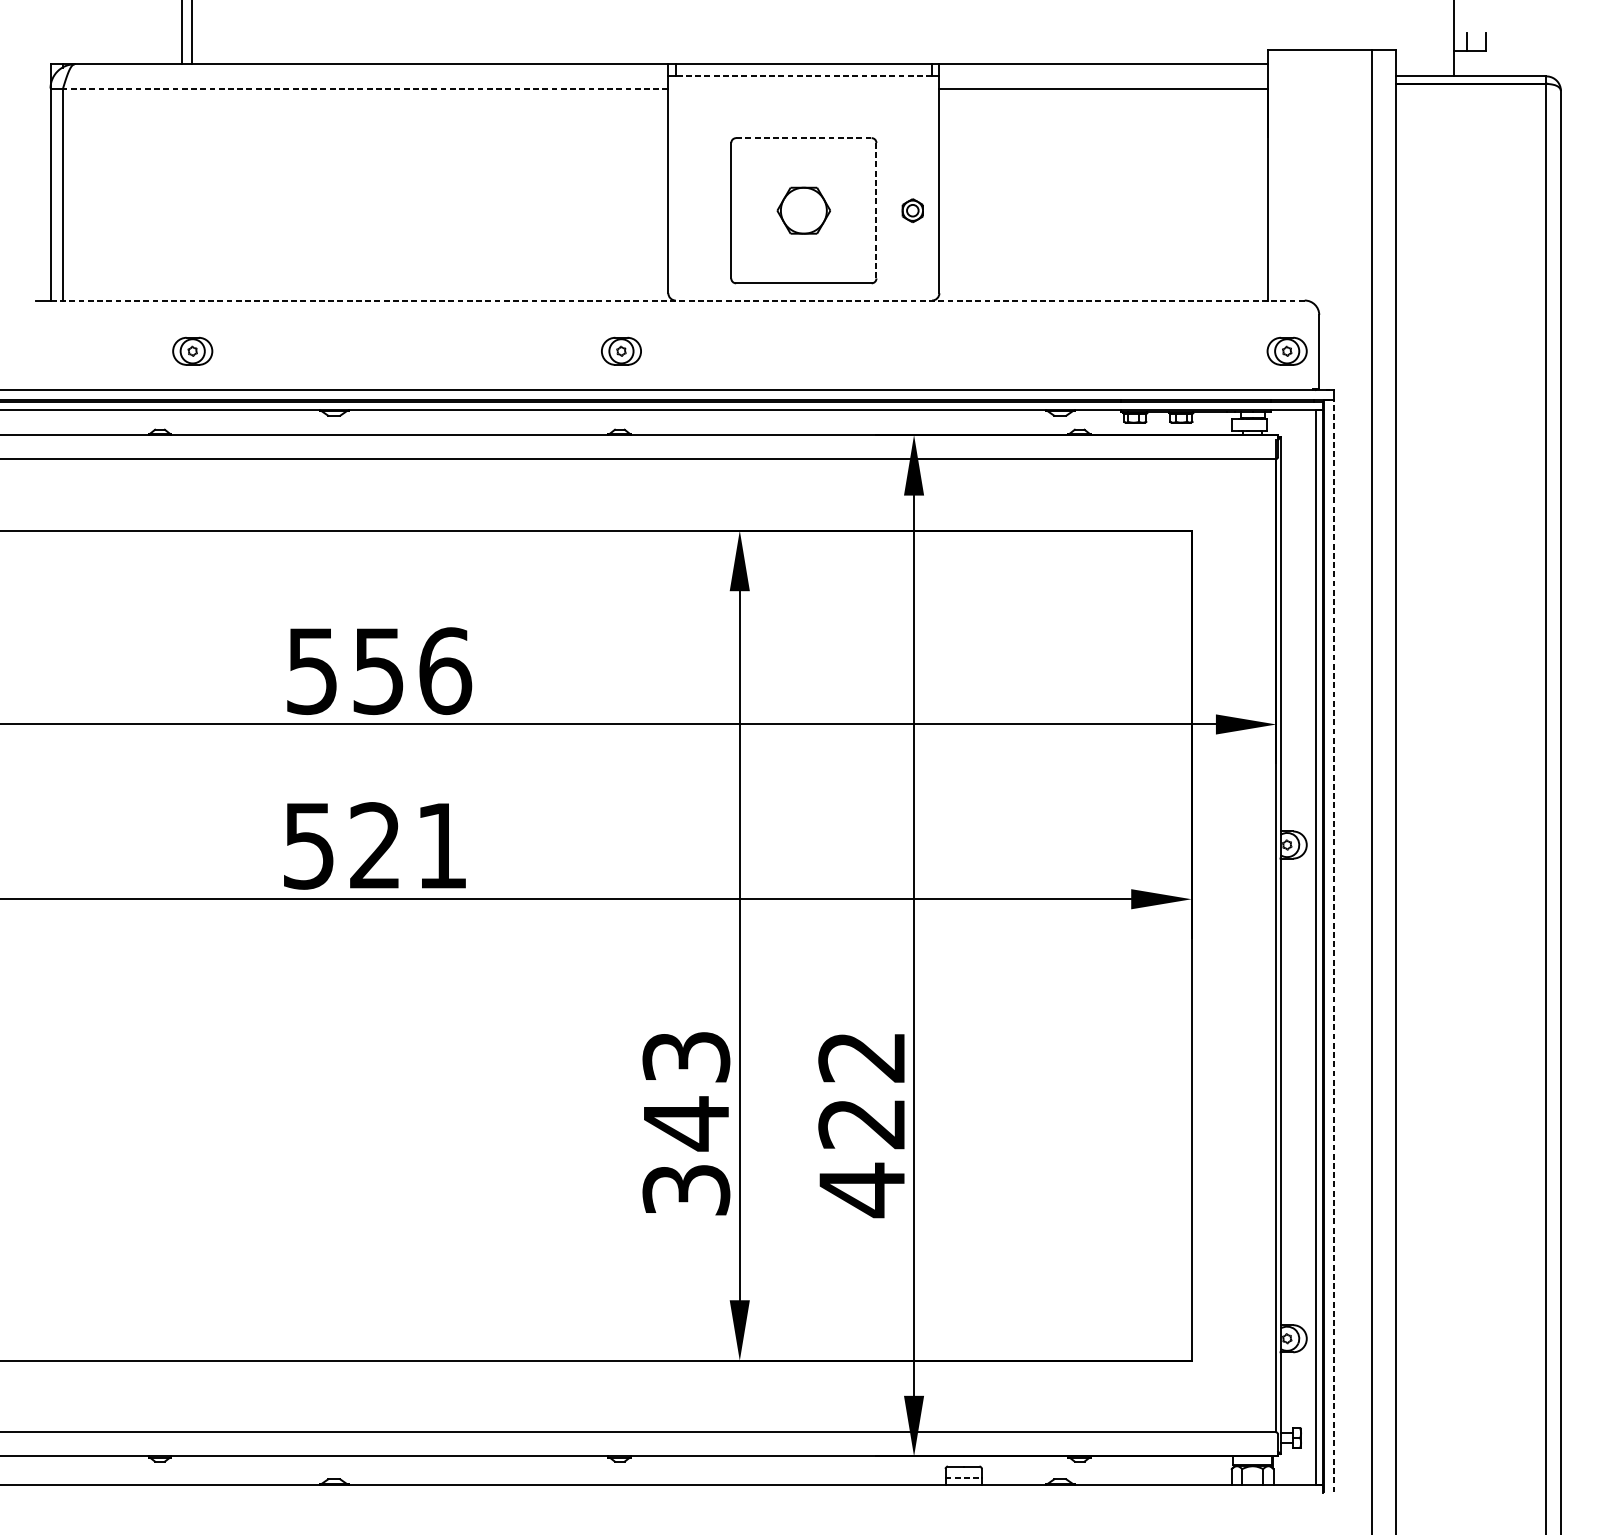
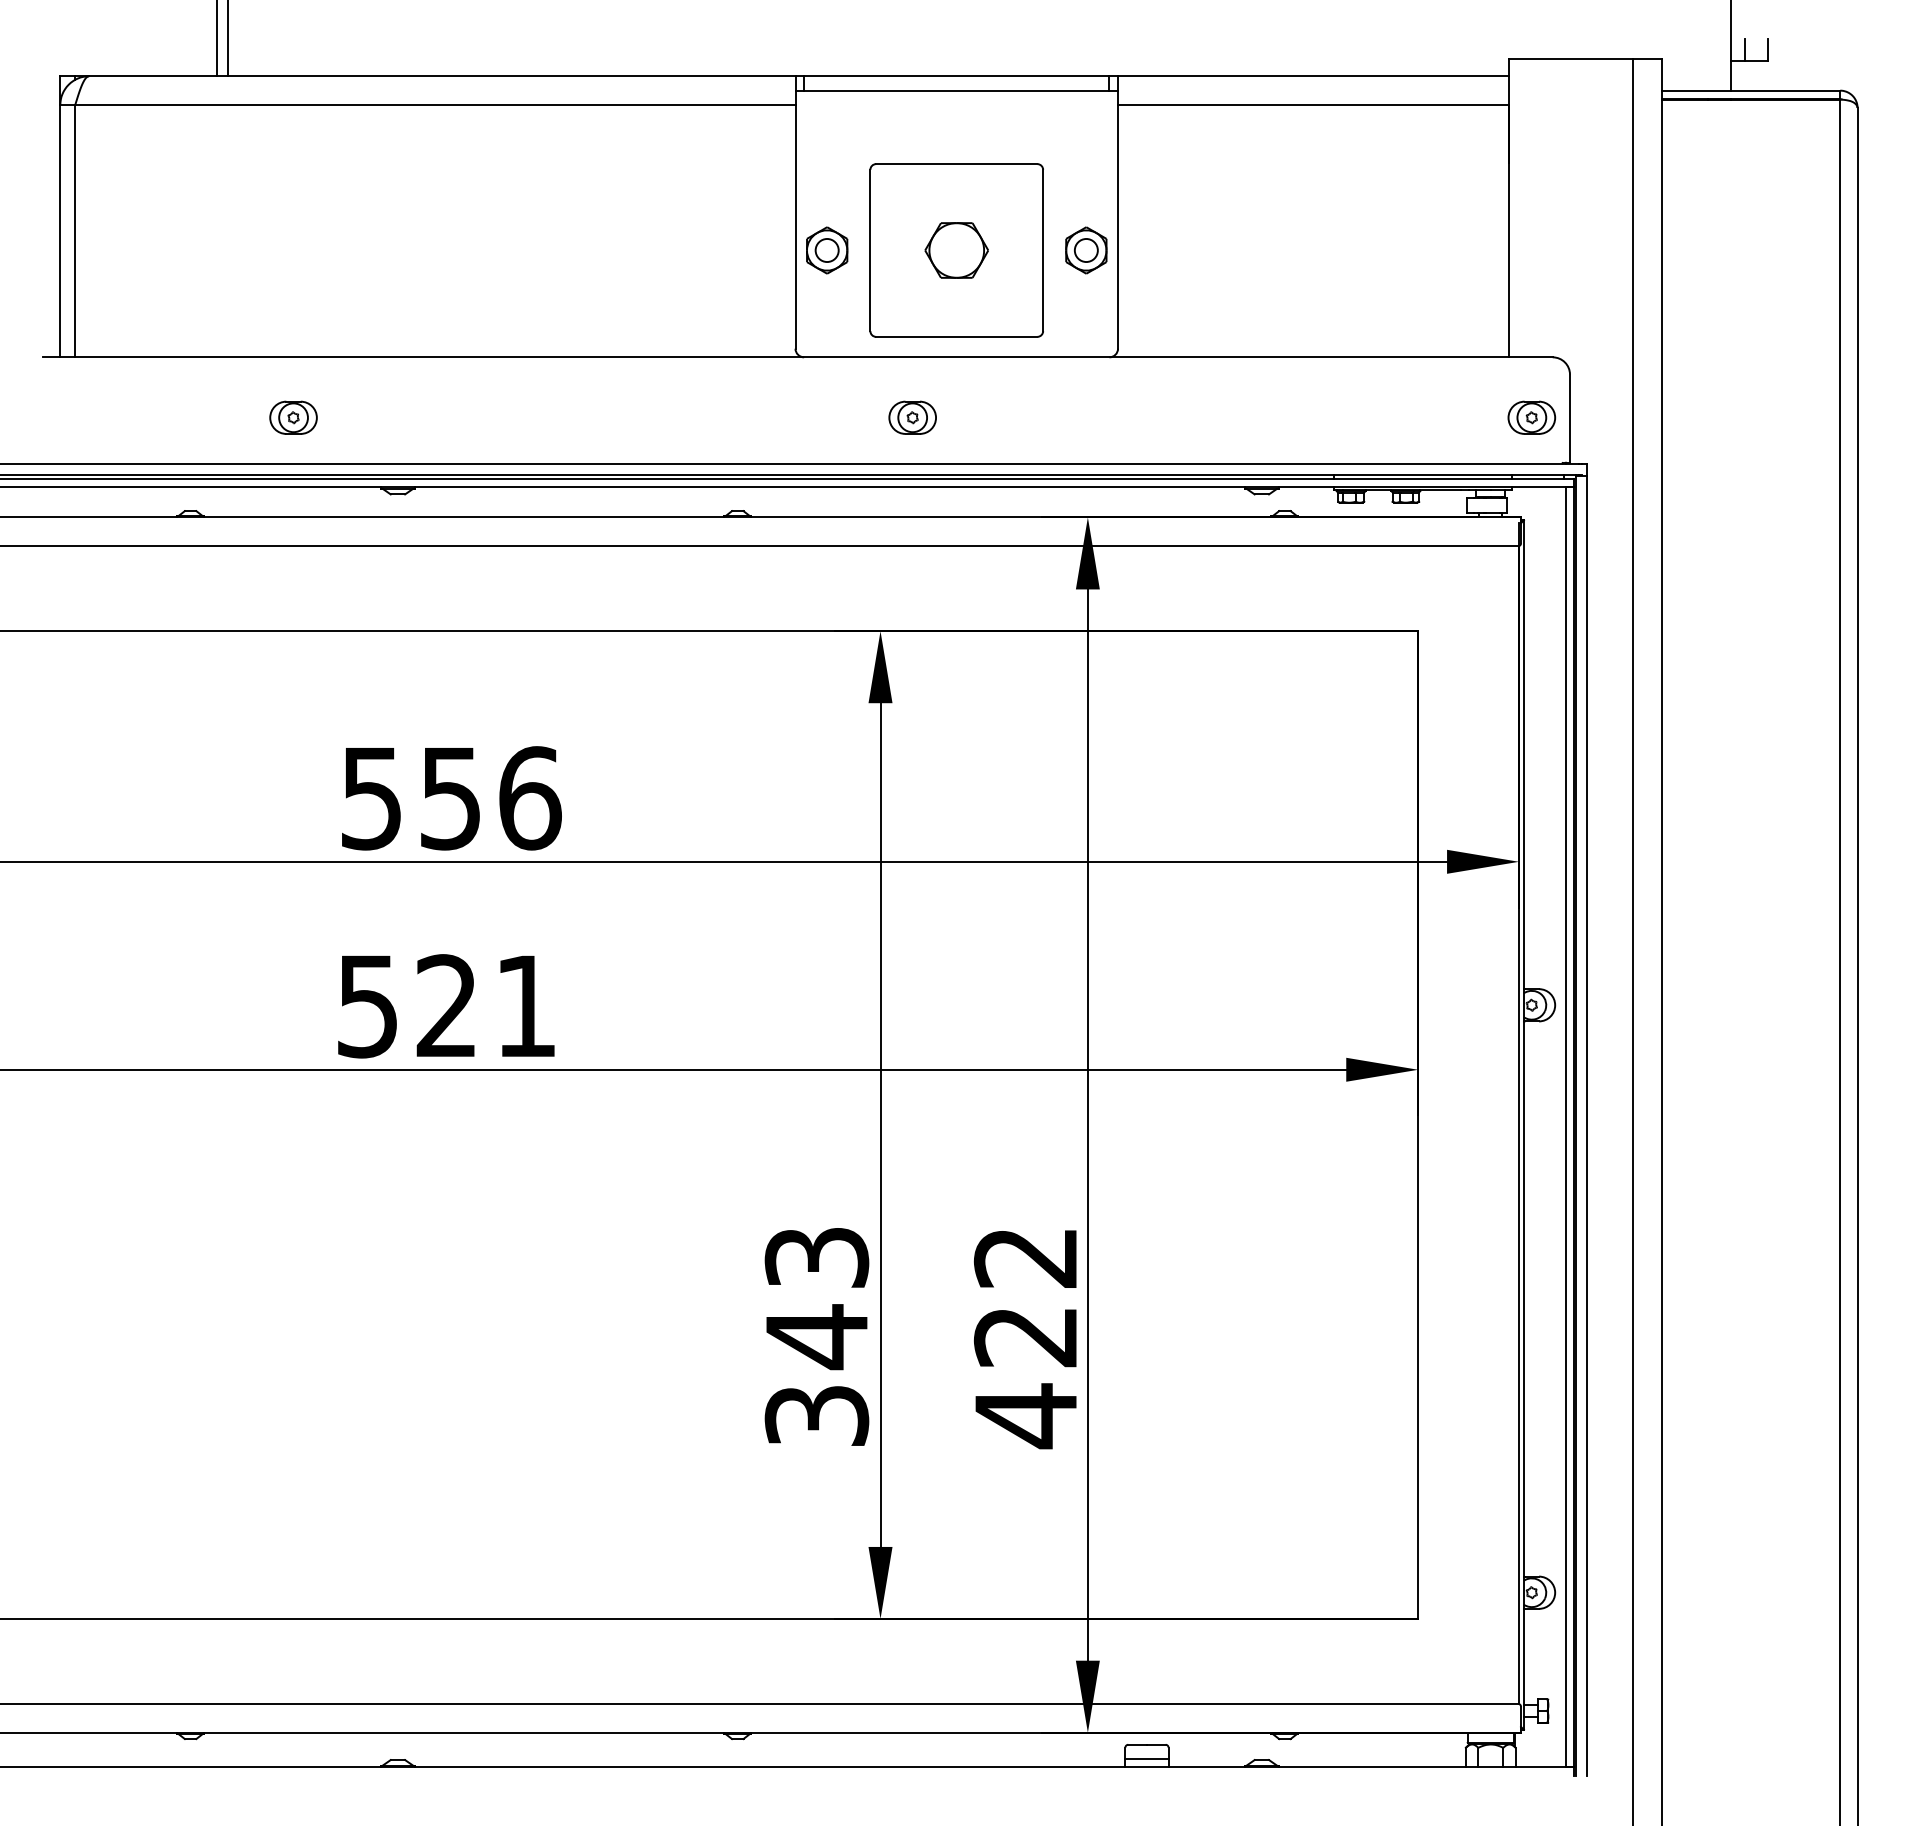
line: (803, 76) -> (956, 90), dashed -> solid
line: (364, 88) -> (434, 105), dashed -> solid
line: (803, 138) -> (956, 164), dashed -> solid
part: (695, 210) -> (827, 250), added
line: (876, 210) -> (1043, 250), dashed -> solid
part: (912, 210) -> (1086, 250), size x1.67
line: (677, 300) -> (806, 357), dashed -> solid
part: (192, 351) -> (293, 417), moved
part: (621, 351) -> (912, 417), moved
line: (1333, 946) -> (1587, 1125), dashed -> solid
line: (963, 1478) -> (1146, 1758), dashed -> solid

